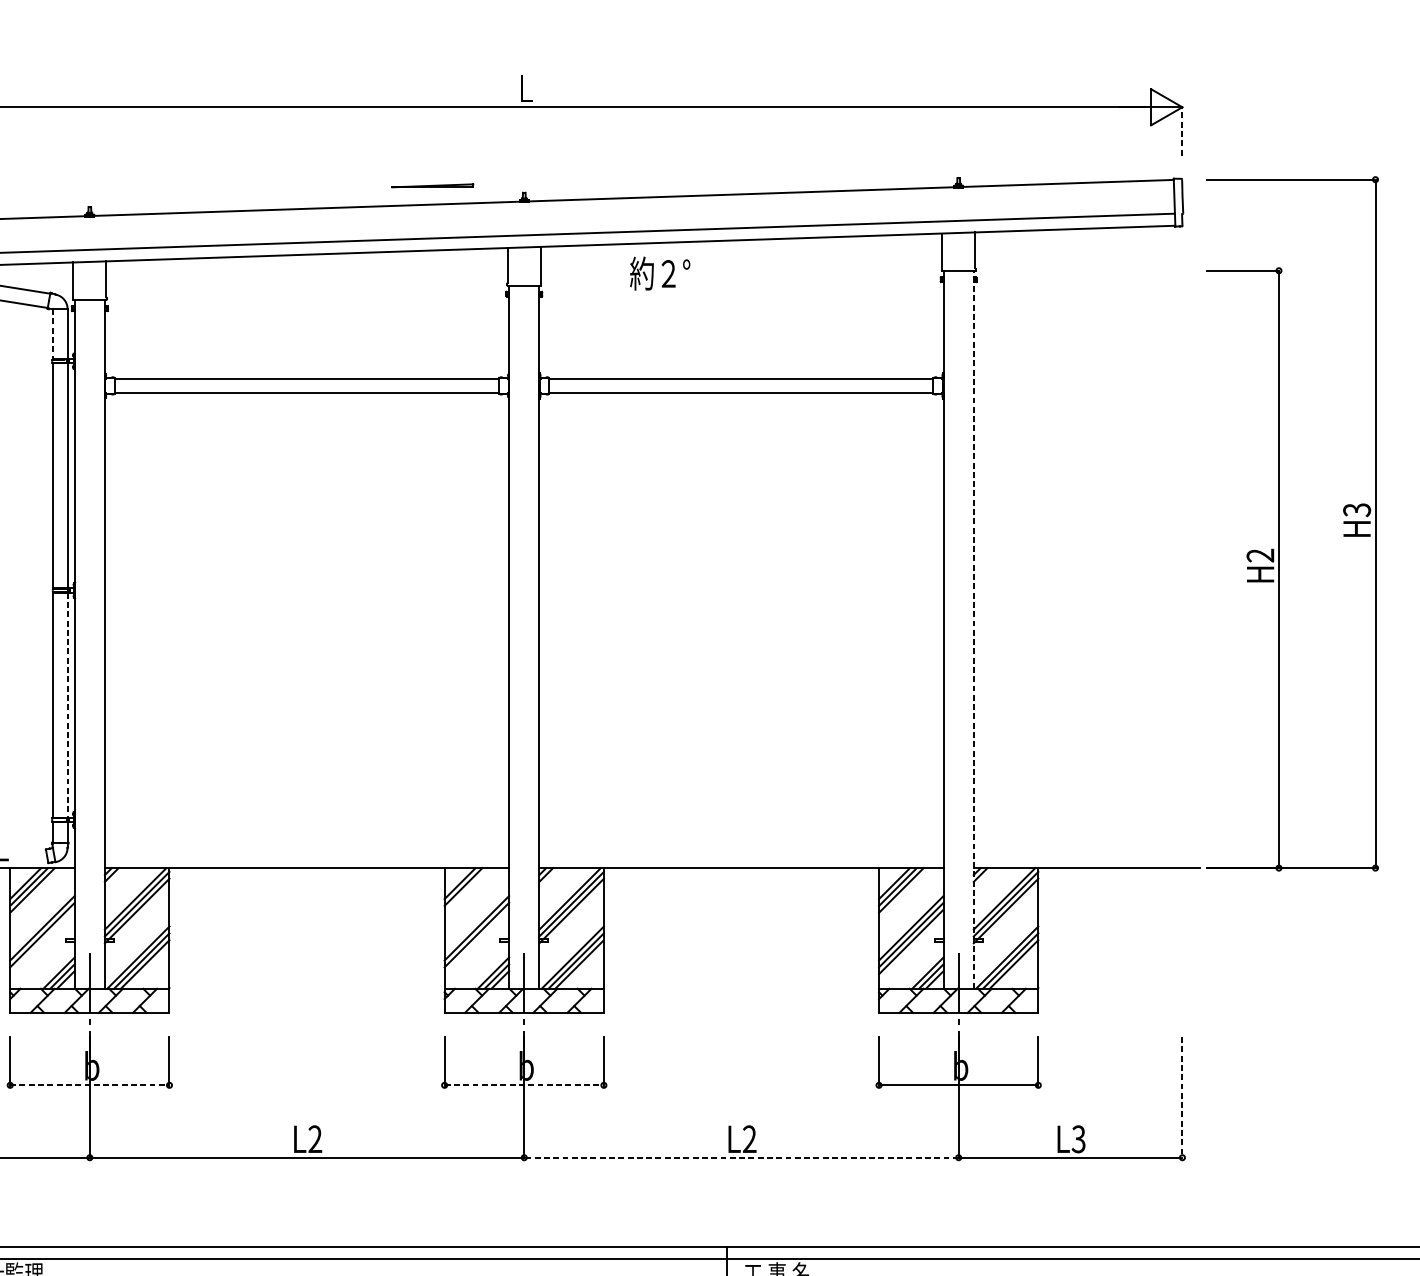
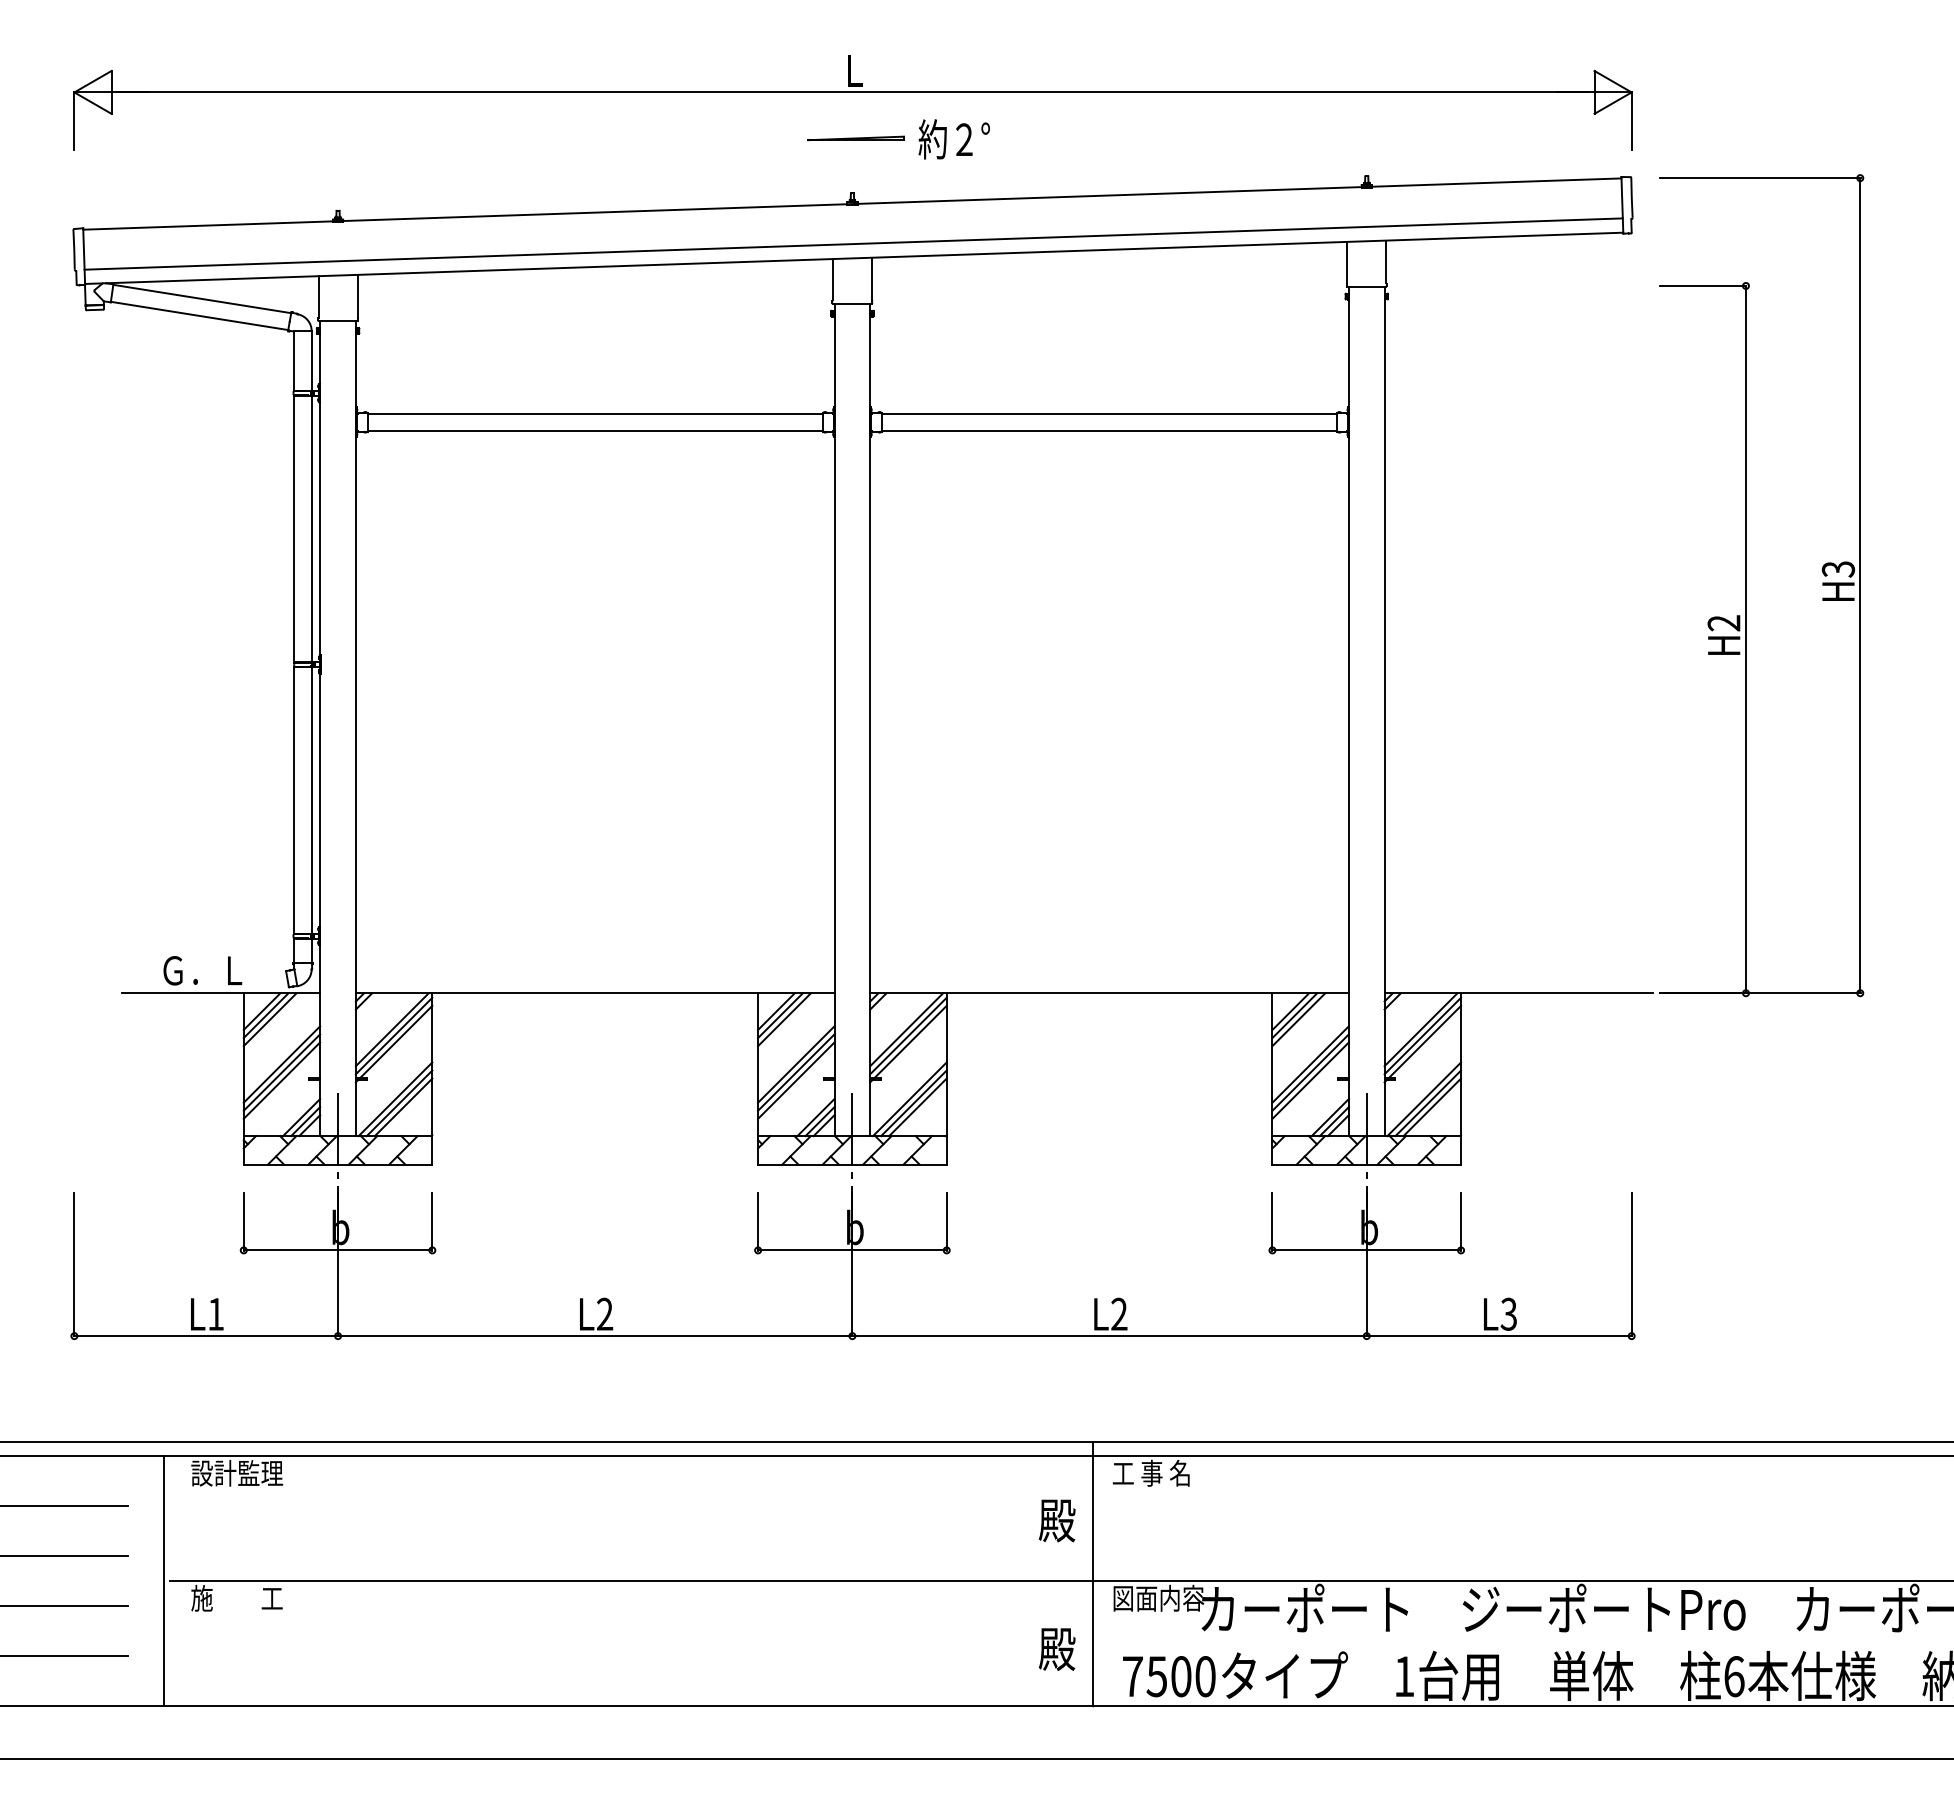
line: (1182, 130) -> (1631, 120), dashed -> solid
part: (432, 185) -> (855, 138), moved
text: (659, 273) -> (953, 139), moved
line: (53, 333) -> (294, 360), dashed -> solid
line: (973, 630) -> (1384, 711), dashed -> solid
line: (67, 705) -> (311, 800), dashed -> solid
line: (466, 890) -> (784, 1019), added
line: (42, 941) -> (281, 1080), added
line: (477, 941) -> (796, 1080), added
line: (90, 1085) -> (338, 1250), dashed -> solid
line: (524, 1085) -> (852, 1250), dashed -> solid
line: (1182, 1097) -> (1631, 1264), dashed -> solid
line: (741, 1158) -> (1109, 1336), dashed -> solid

